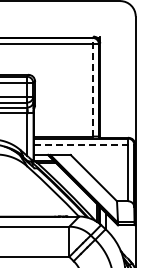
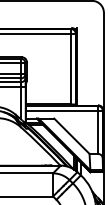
line: (92, 86) -> (70, 66), dashed -> solid
line: (84, 144) -> (64, 110), dashed -> solid

